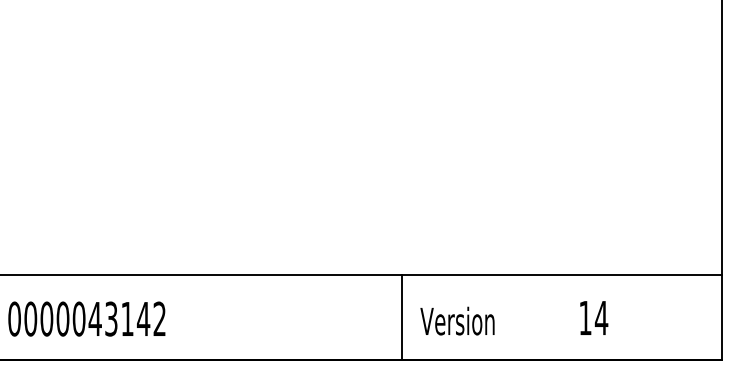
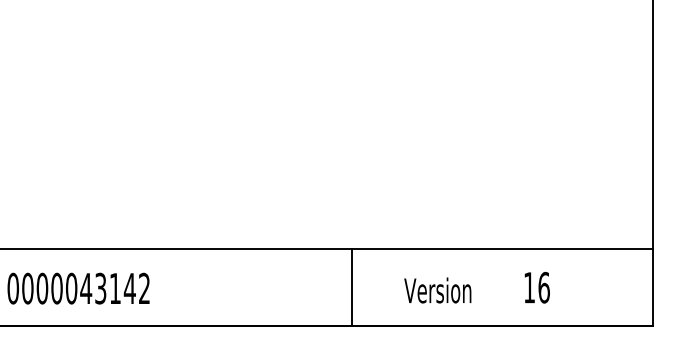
line: (401, 316) -> (351, 286), moved
text: (602, 317) -> (544, 287), 14 -> 16
text: (457, 321) -> (437, 290), moved

